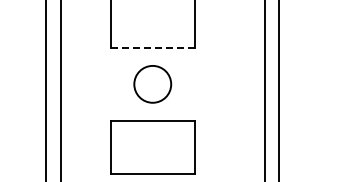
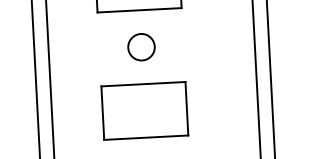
line: (152, 47) -> (139, 10), dashed -> solid
circle: (152, 84) -> (141, 47), size x0.71

